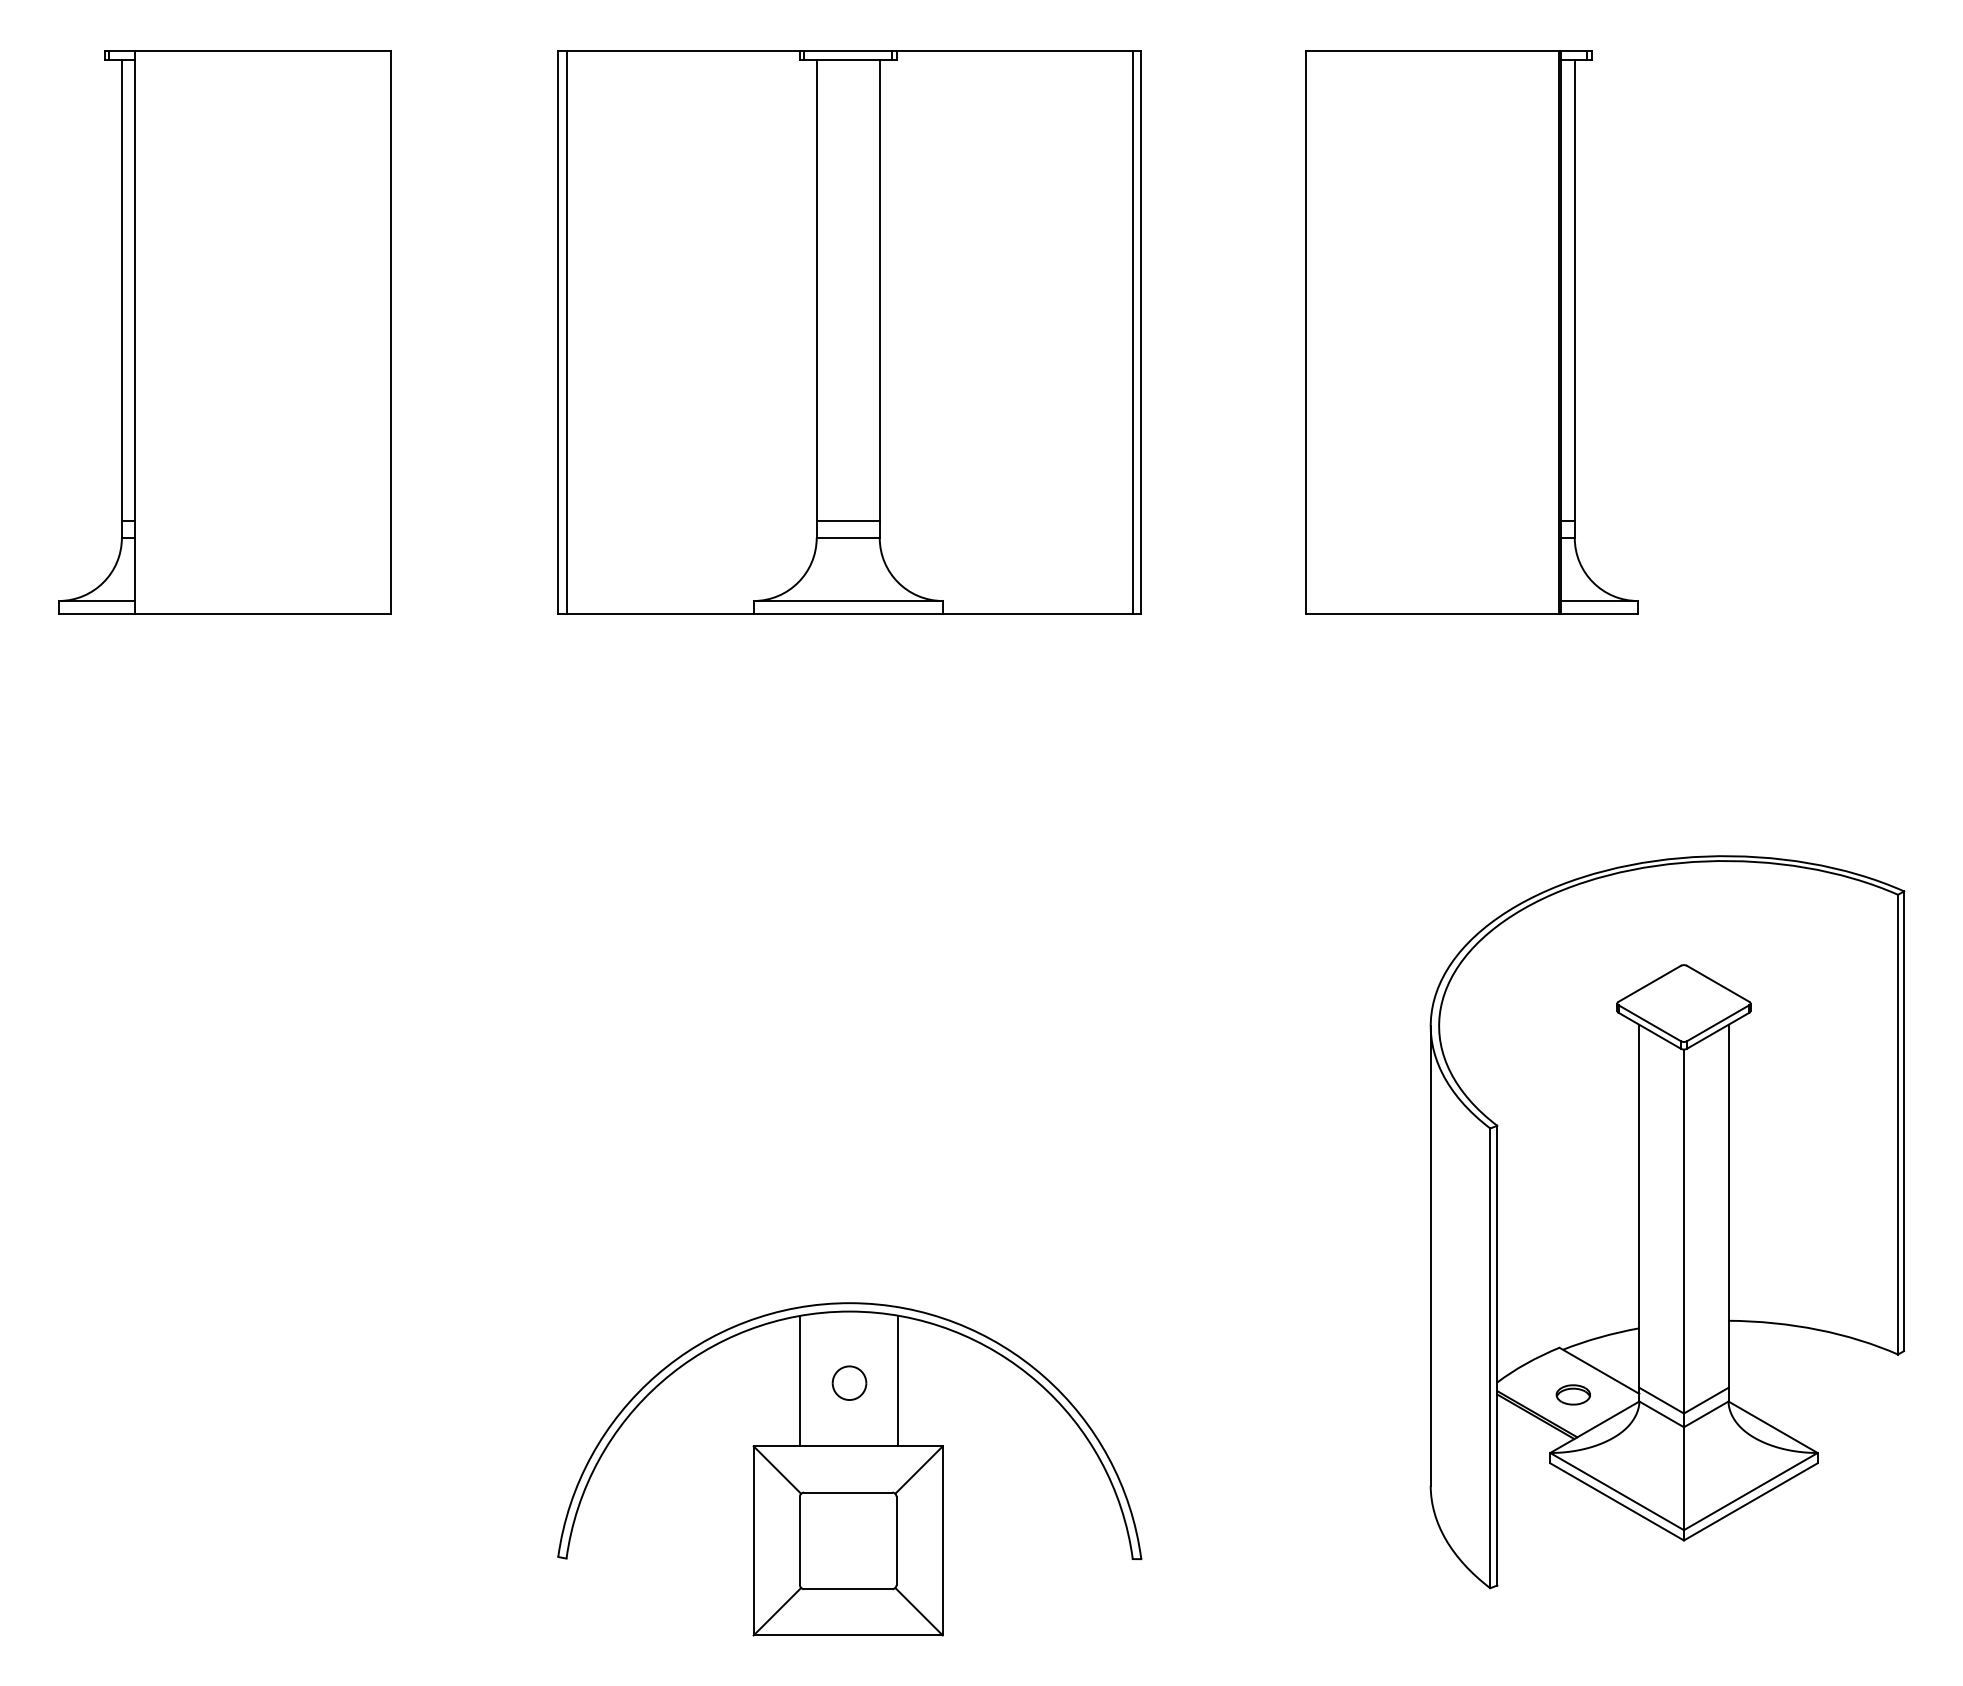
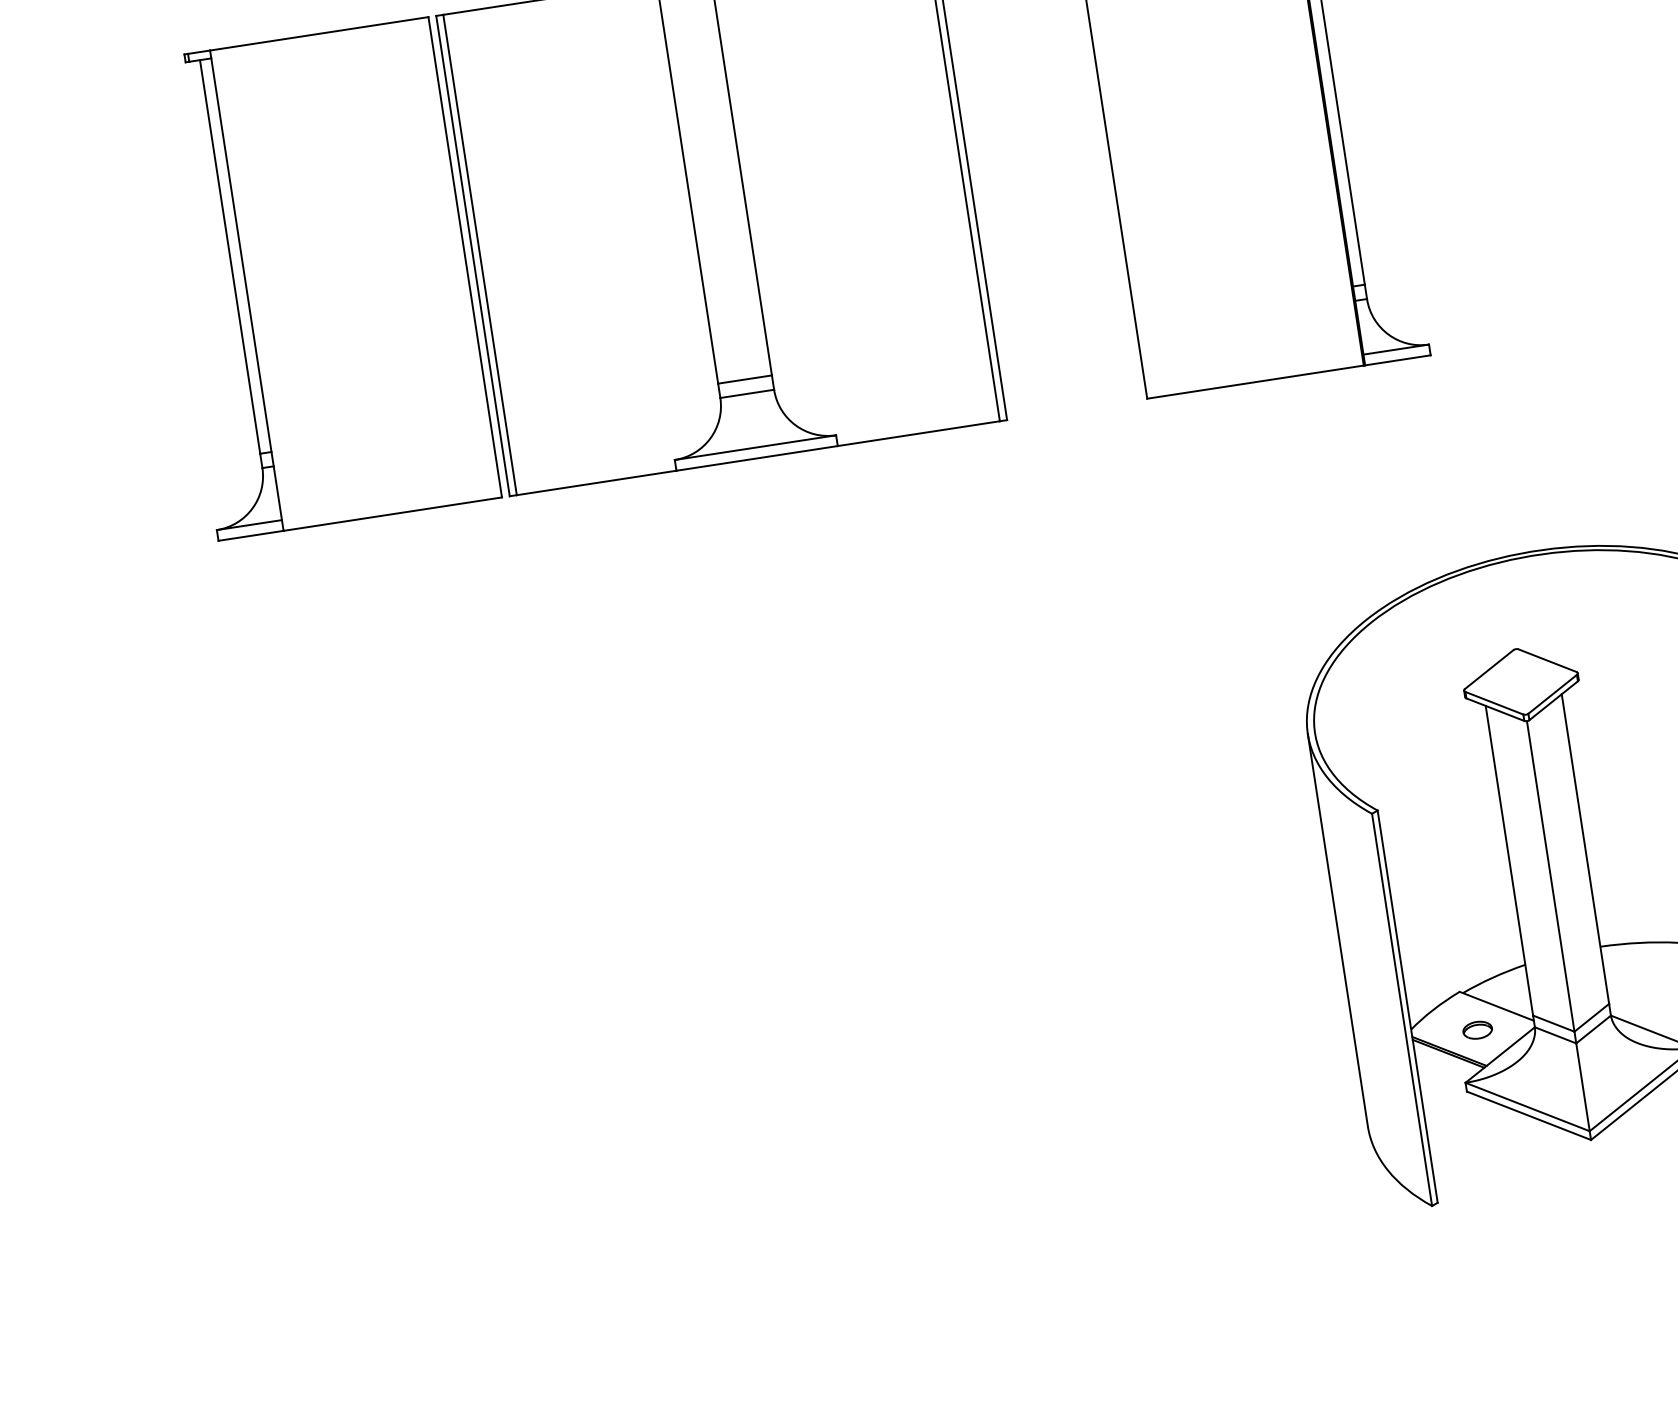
part: (224, 332) -> (323, 279), moved
part: (849, 1469) -> (869, 1188), removed

